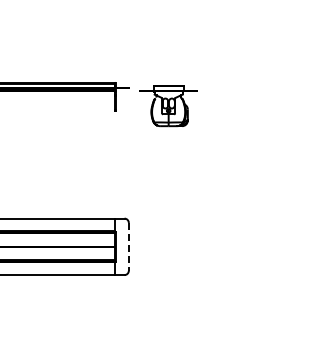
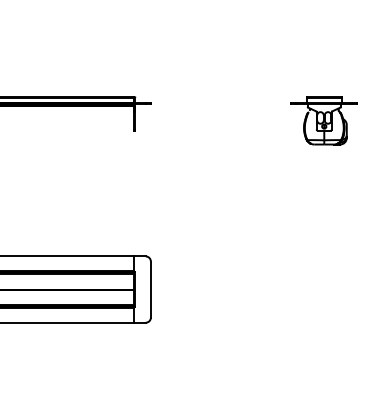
part: (168, 106) -> (324, 121), moved
line: (128, 246) -> (150, 289), dashed -> solid

